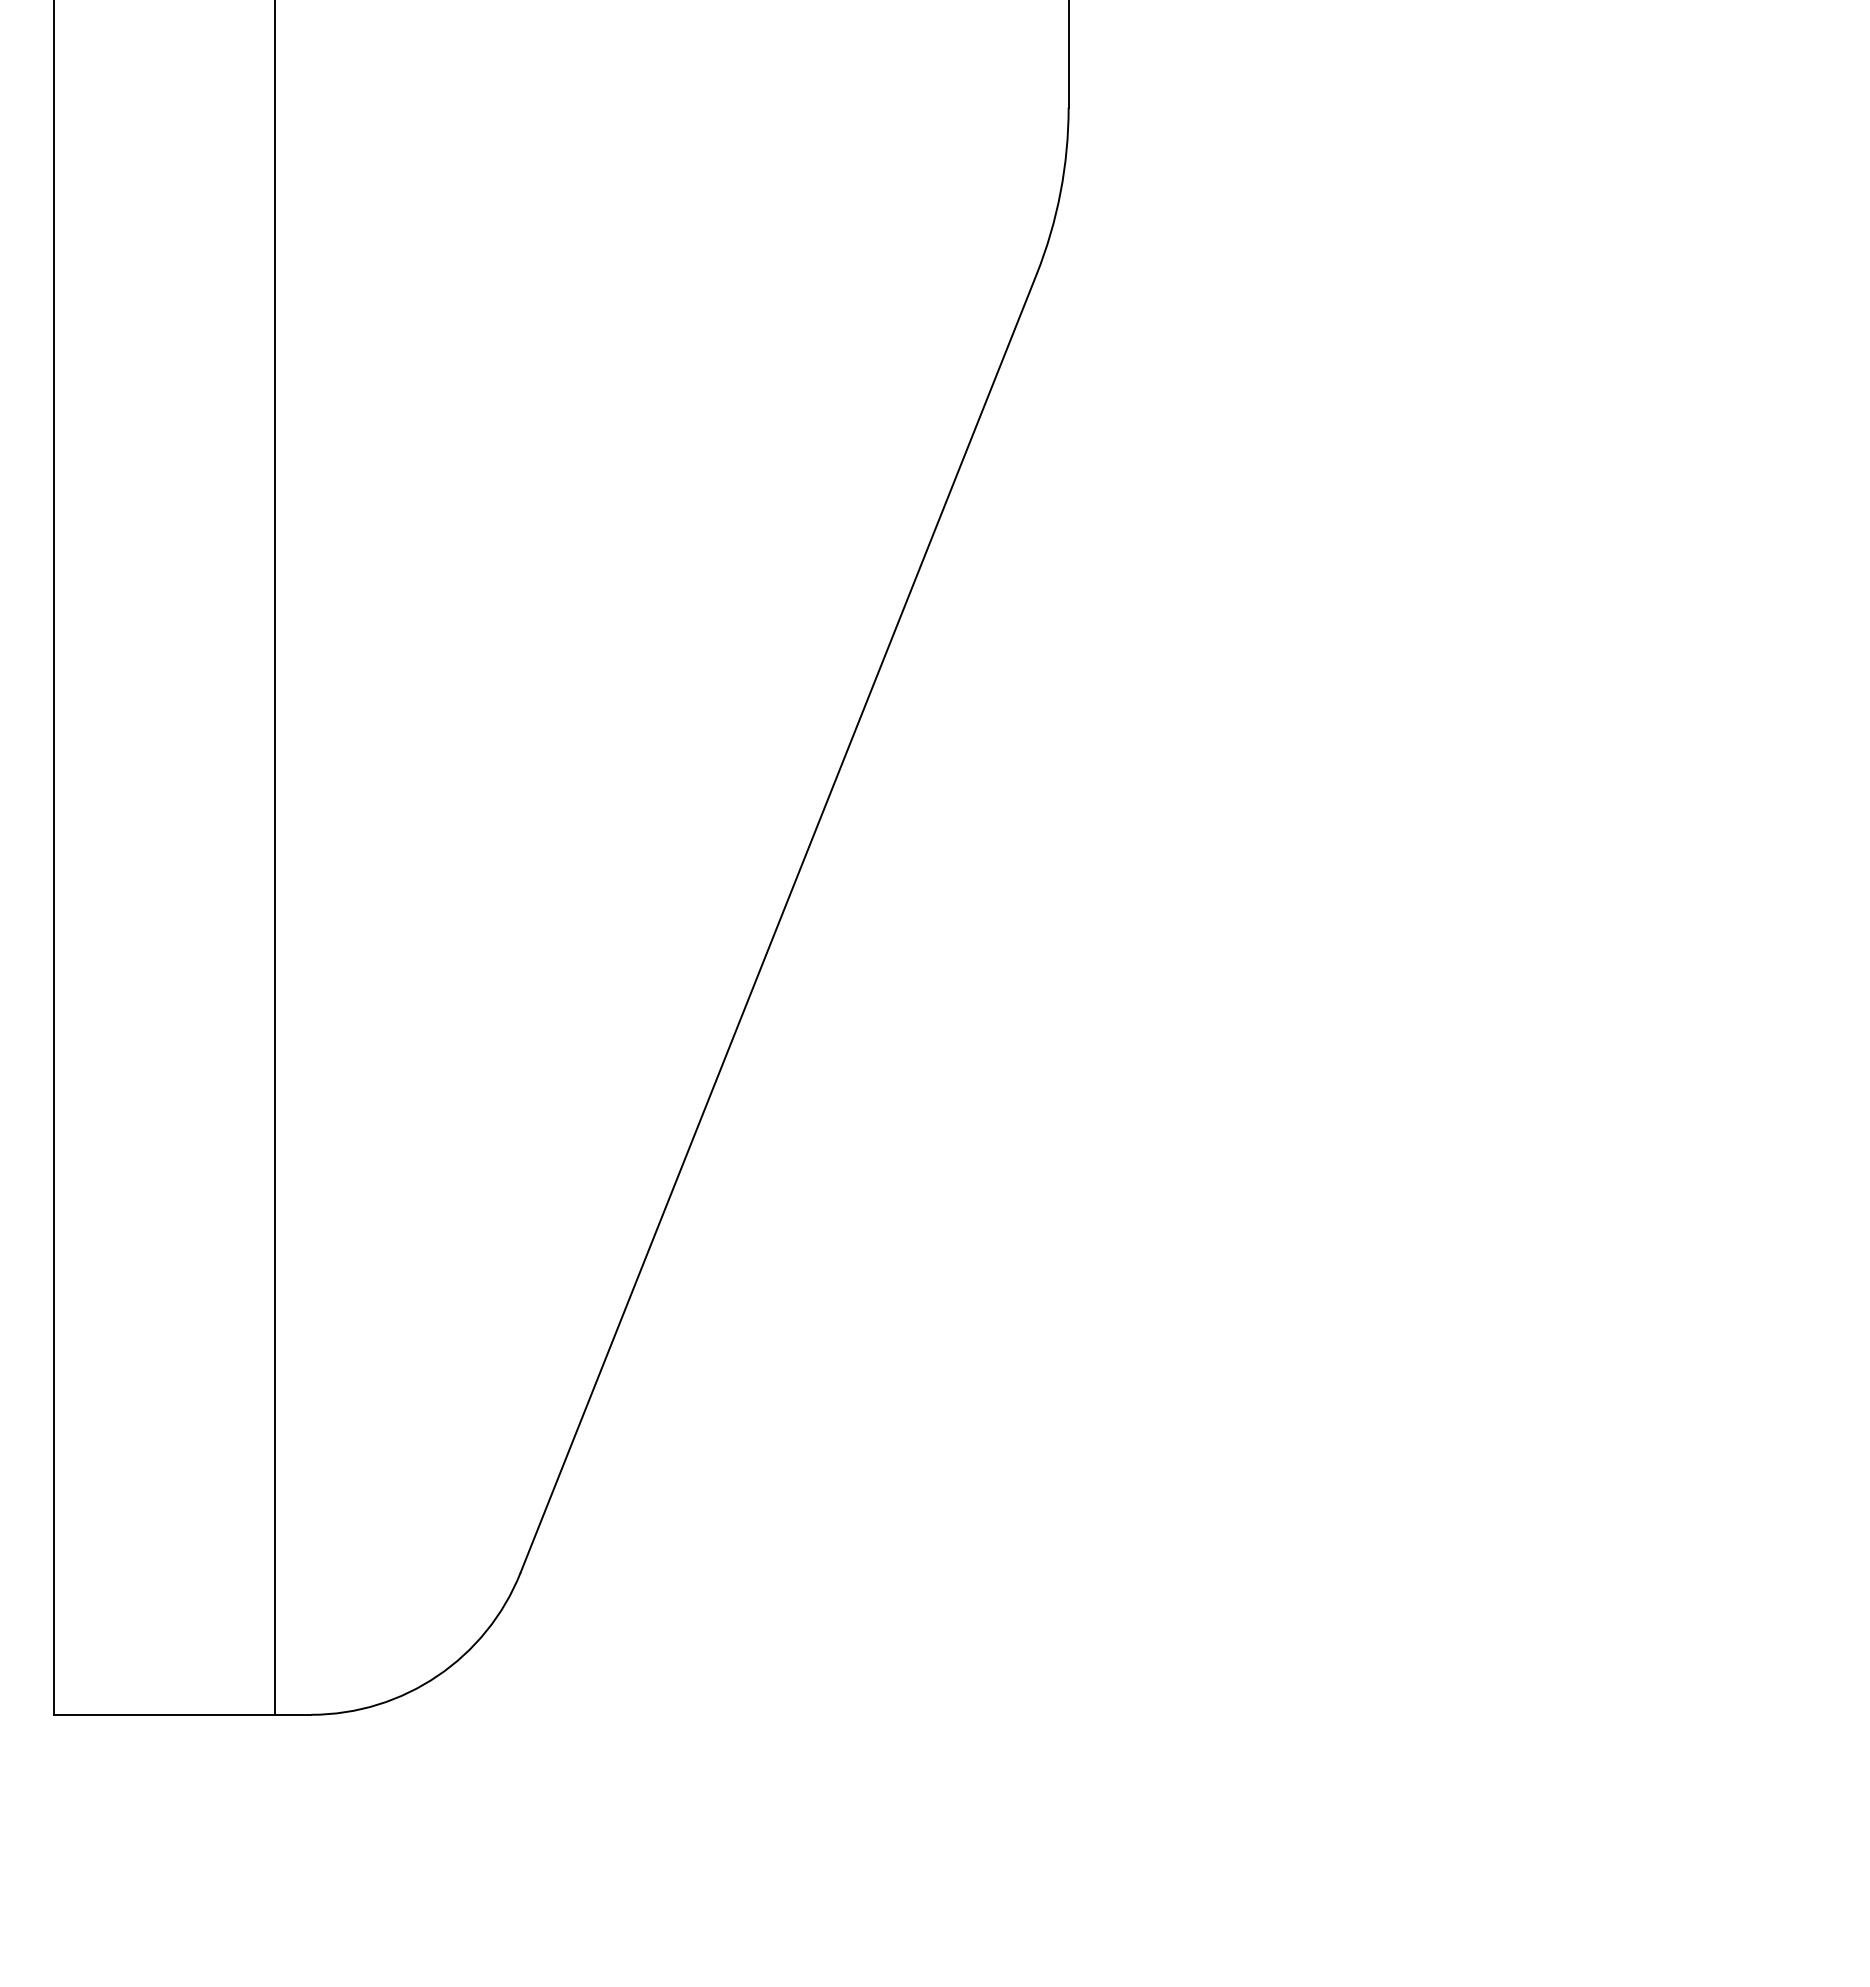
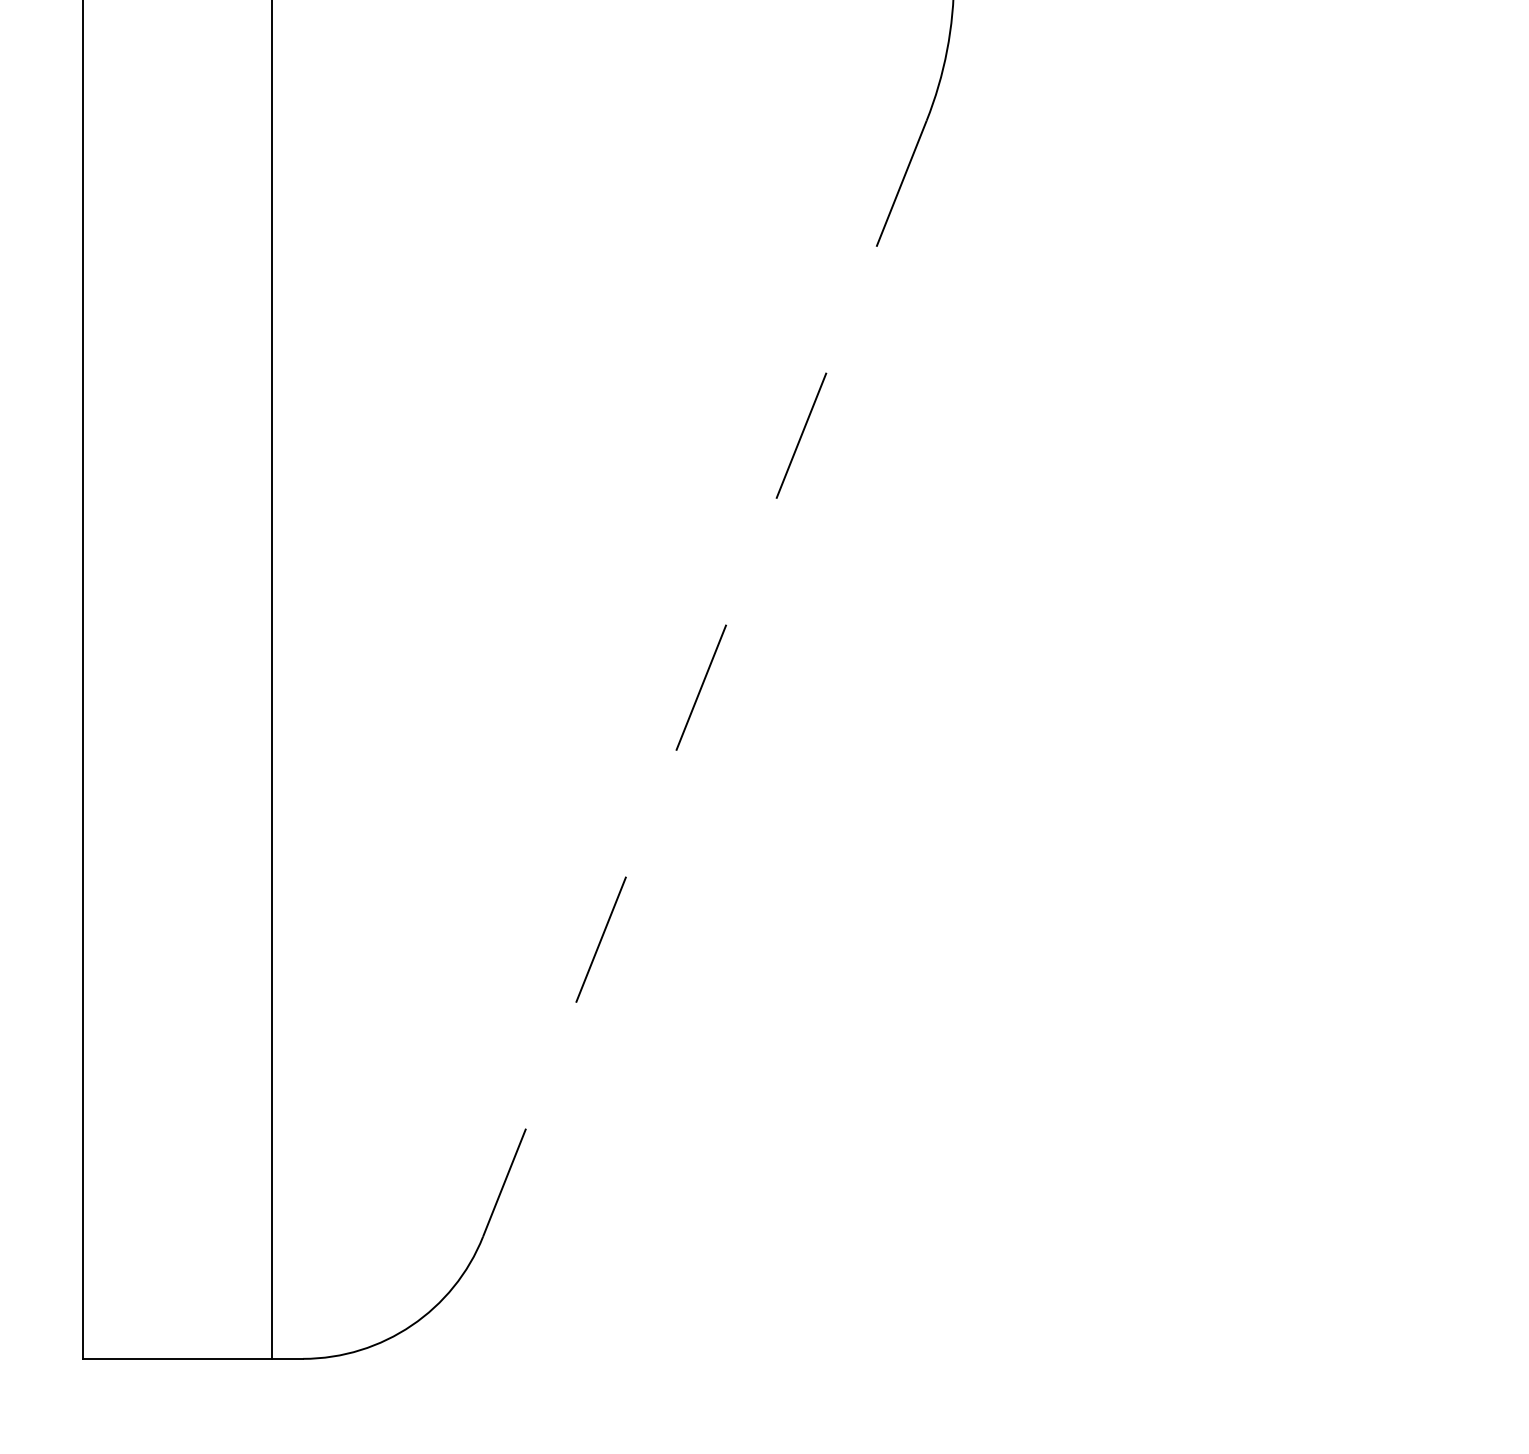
line: (778, 923) -> (704, 678), solid -> dashed

